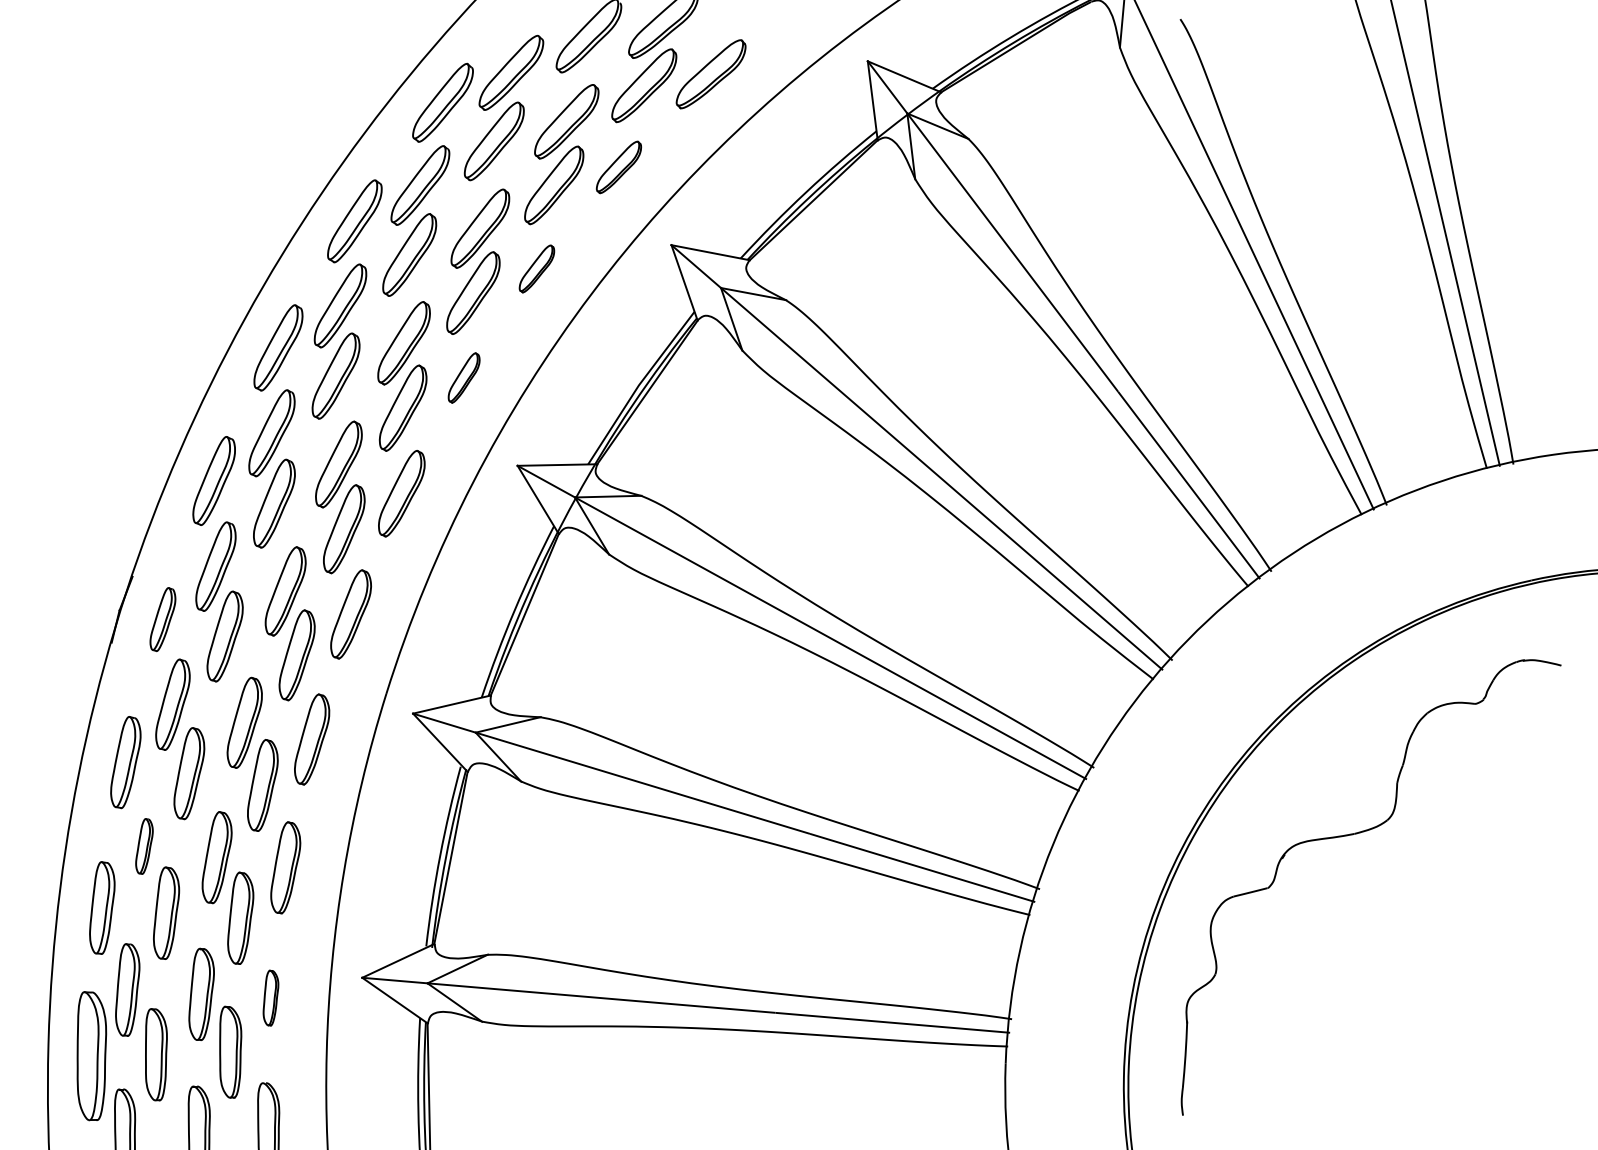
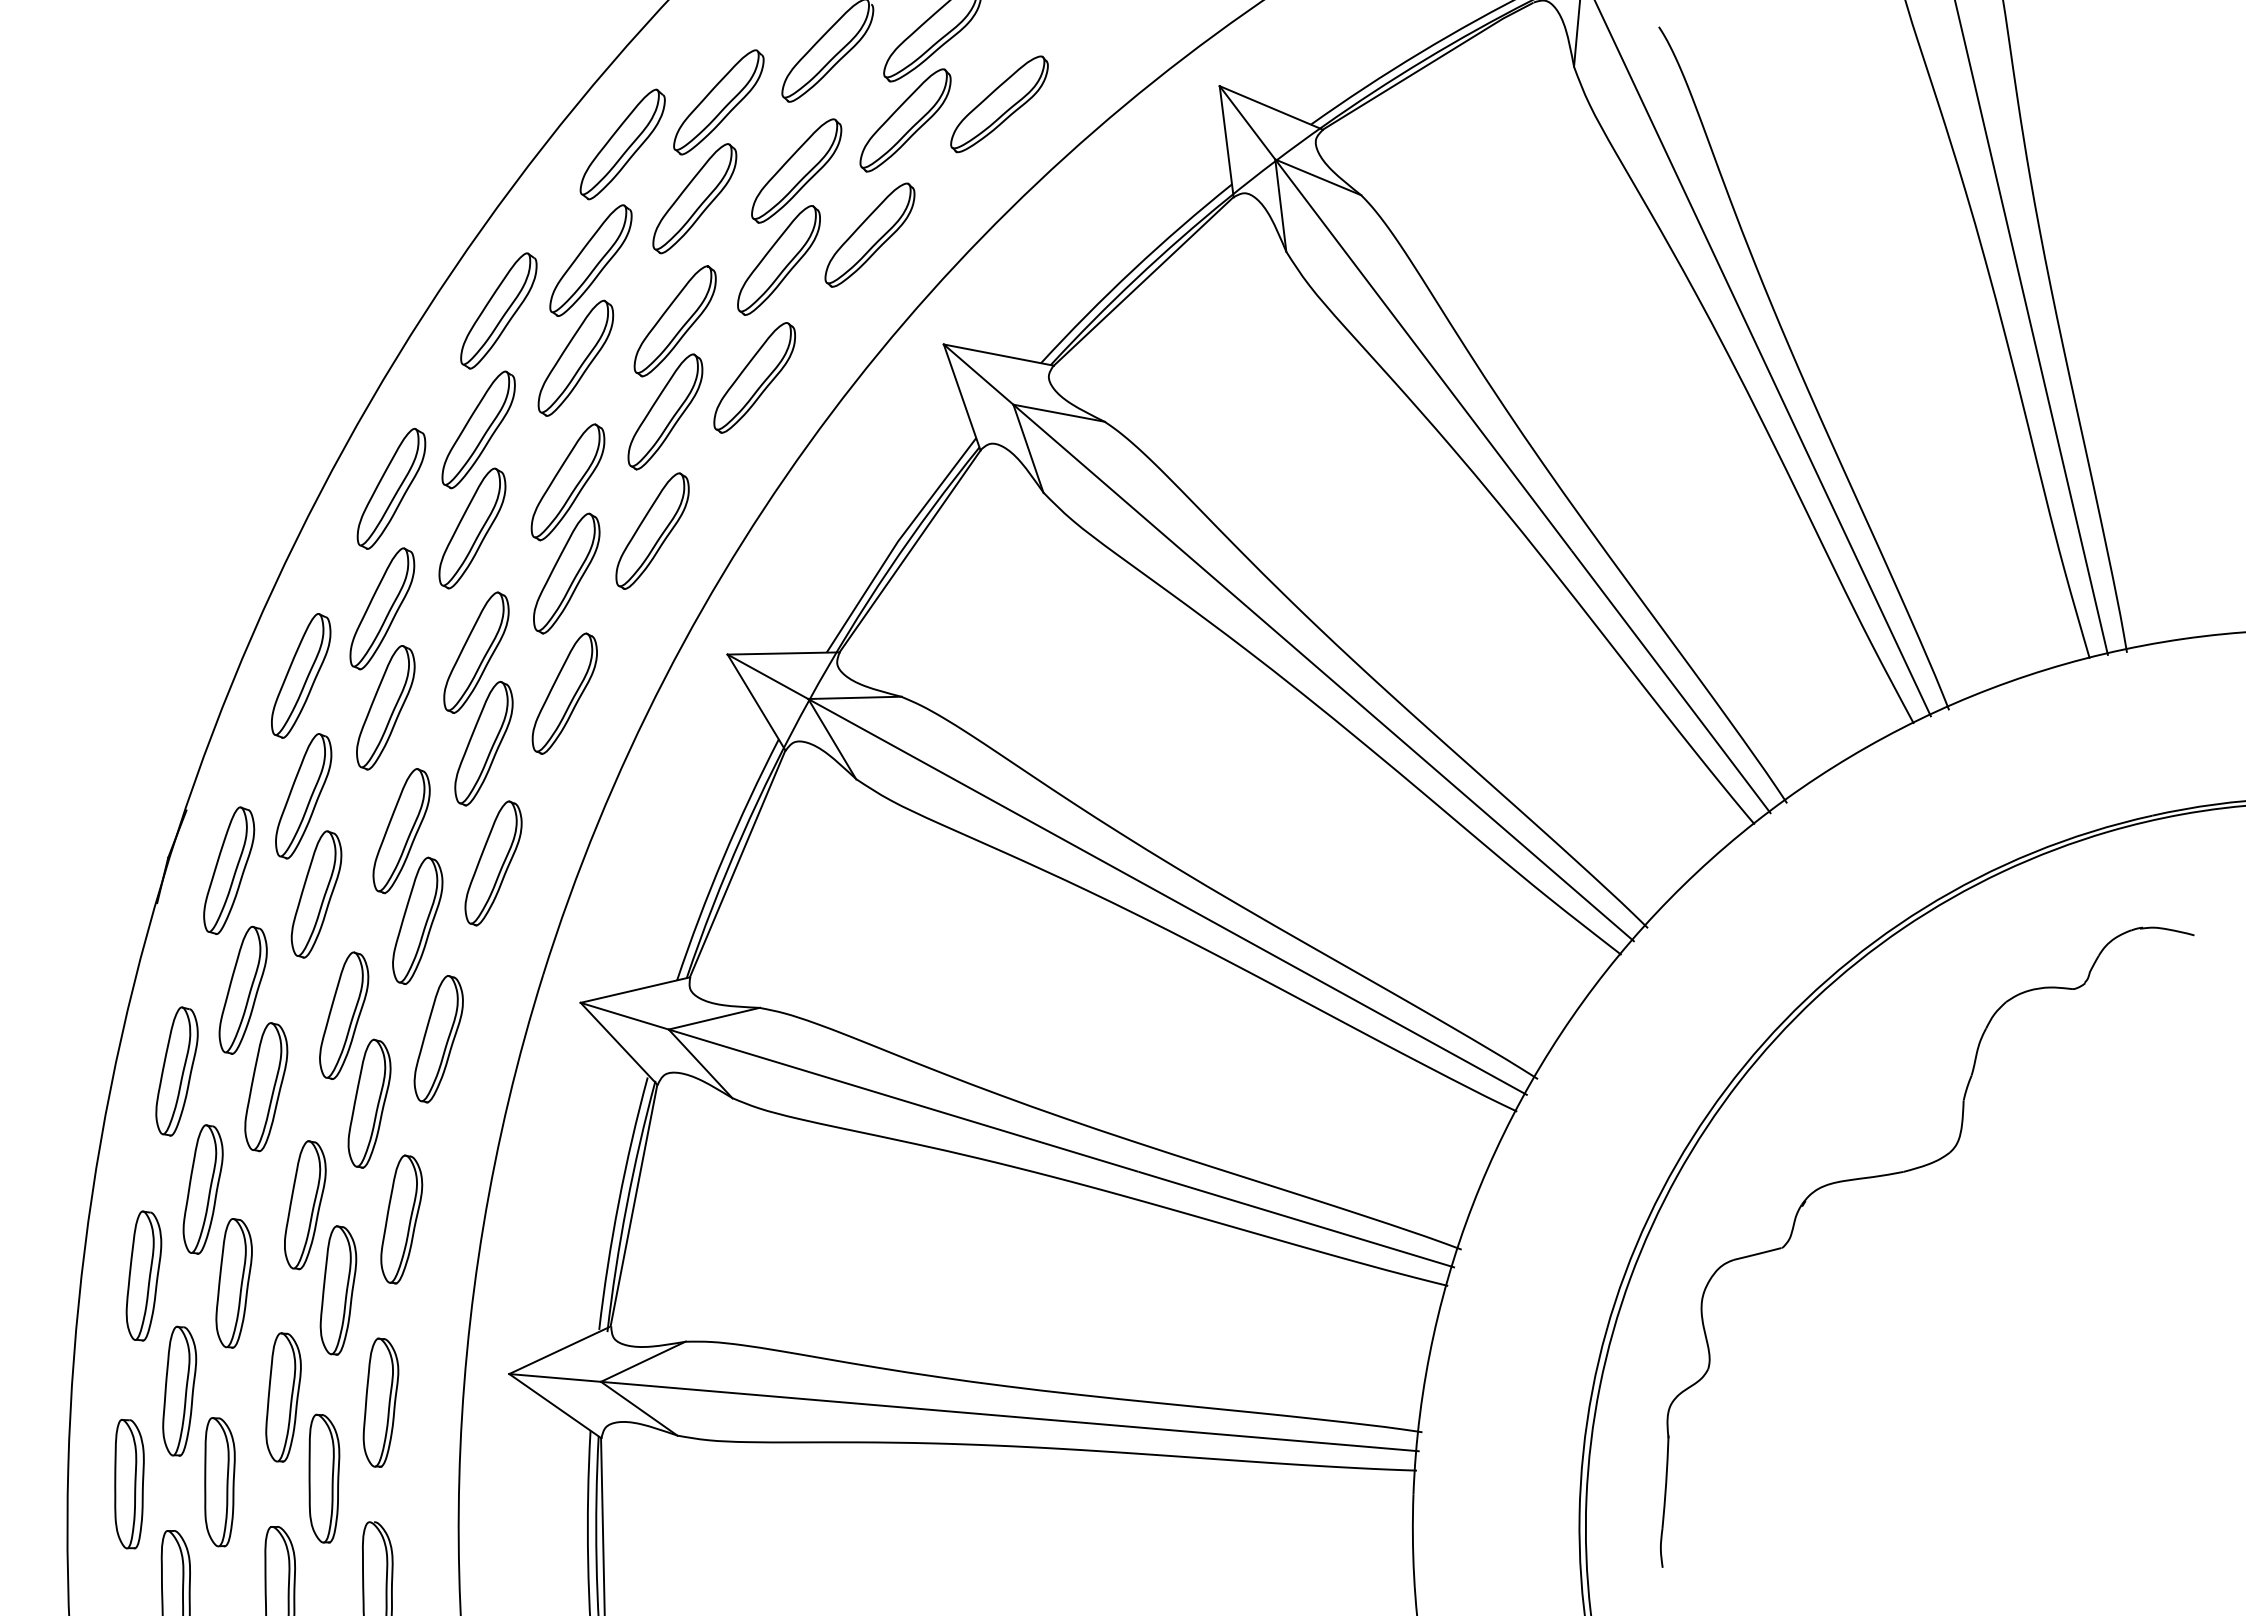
part: (618, 167) -> (869, 235), size x1.43
part: (536, 268) -> (754, 377), size x1.67
part: (463, 377) -> (651, 530), size x1.67
part: (162, 619) -> (228, 870), size x1.43
part: (144, 846) -> (203, 1189), size x1.67
part: (270, 997) -> (380, 1401), size x1.67
part: (92, 1055) -> (130, 1483), size x0.71

